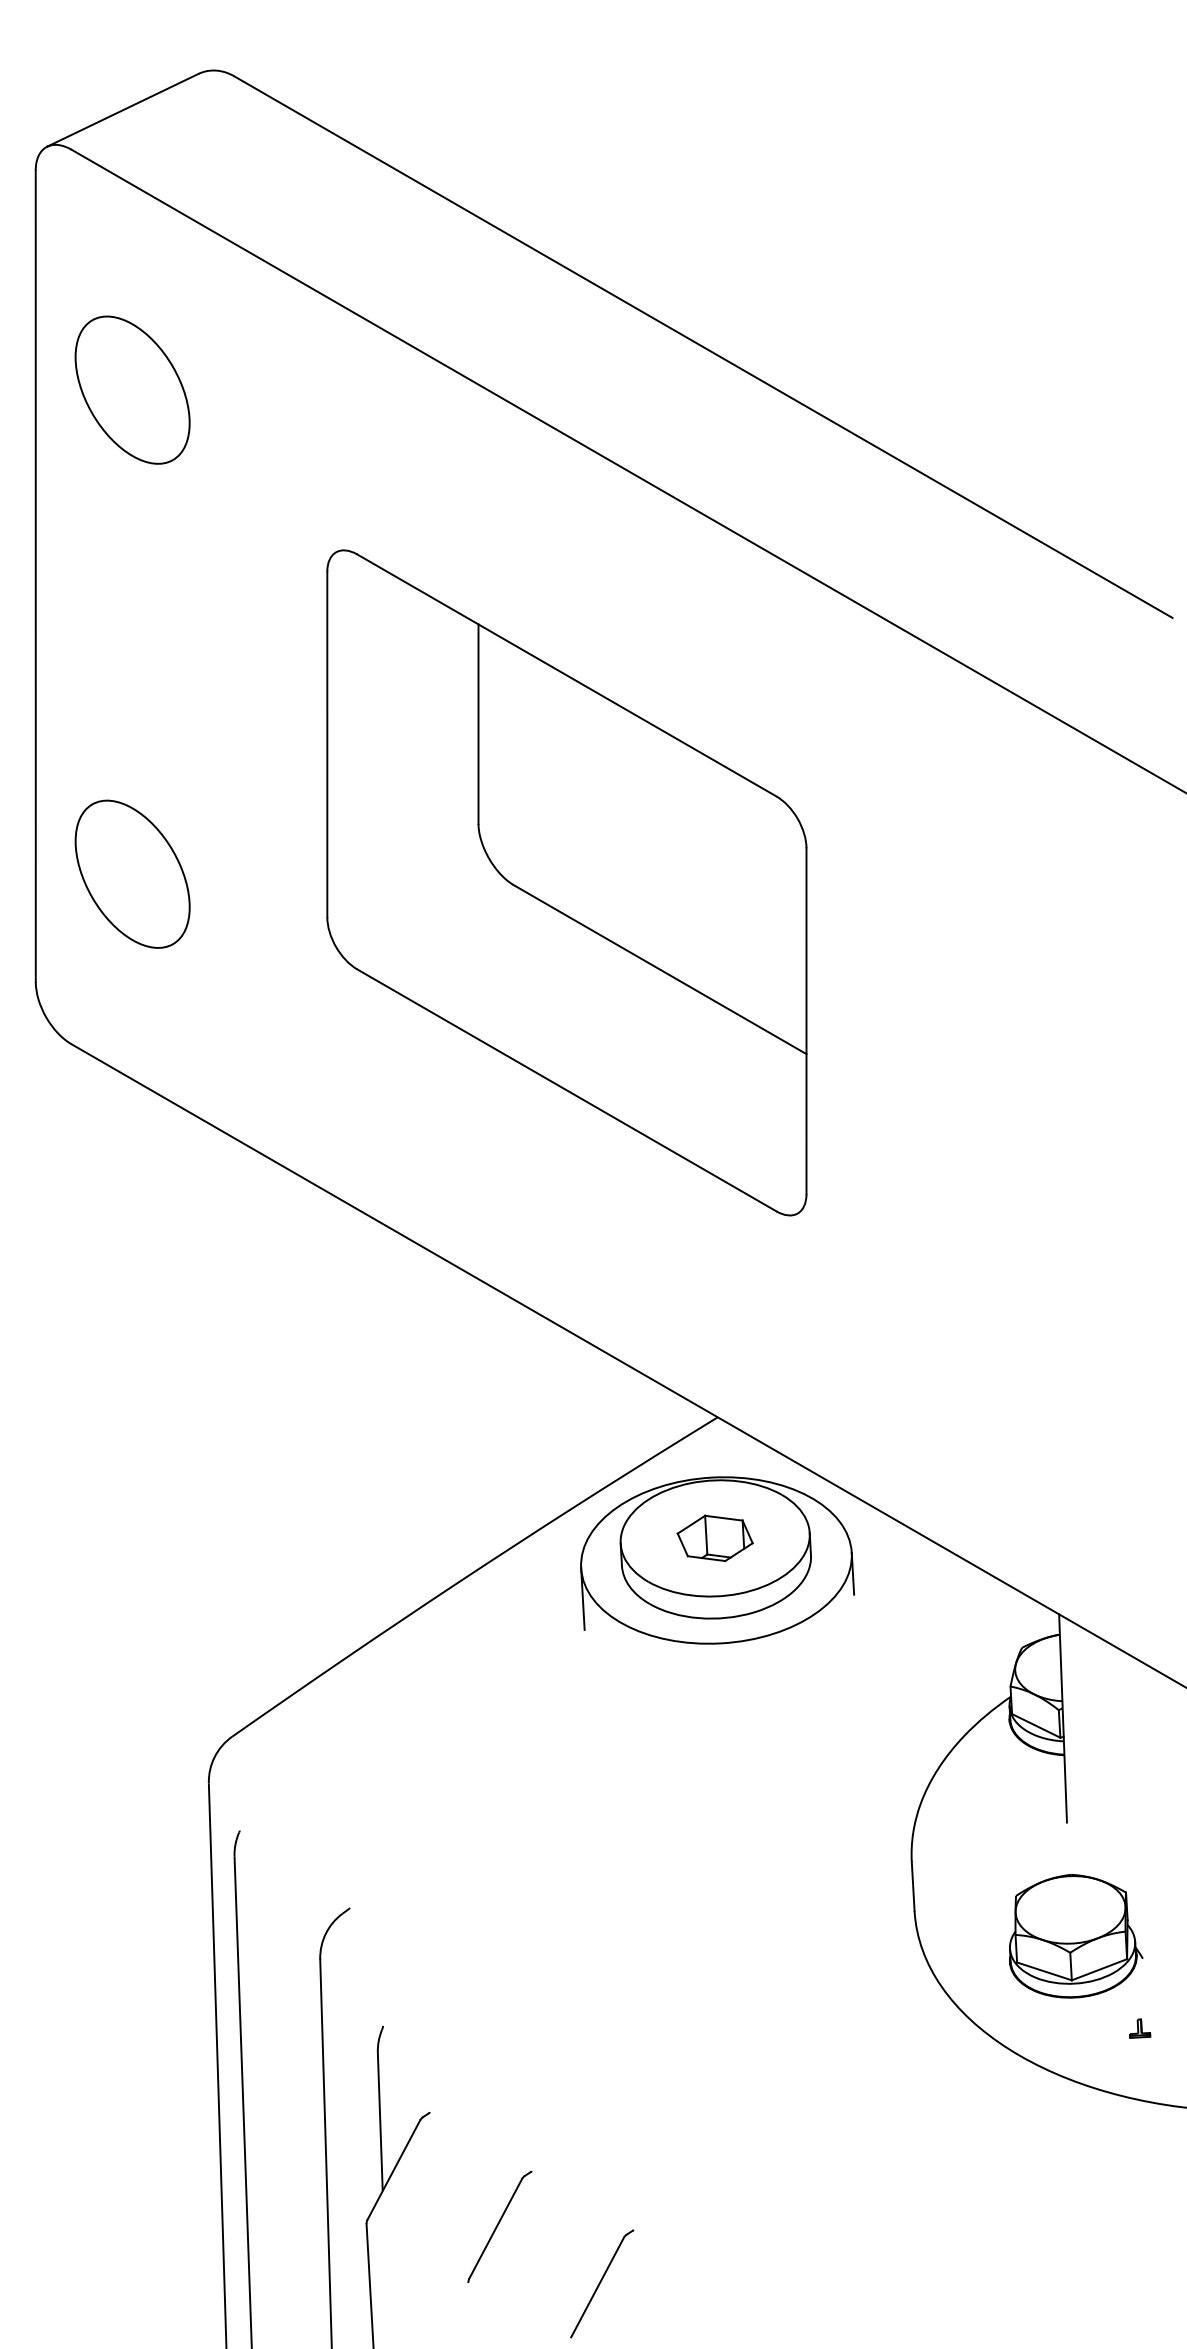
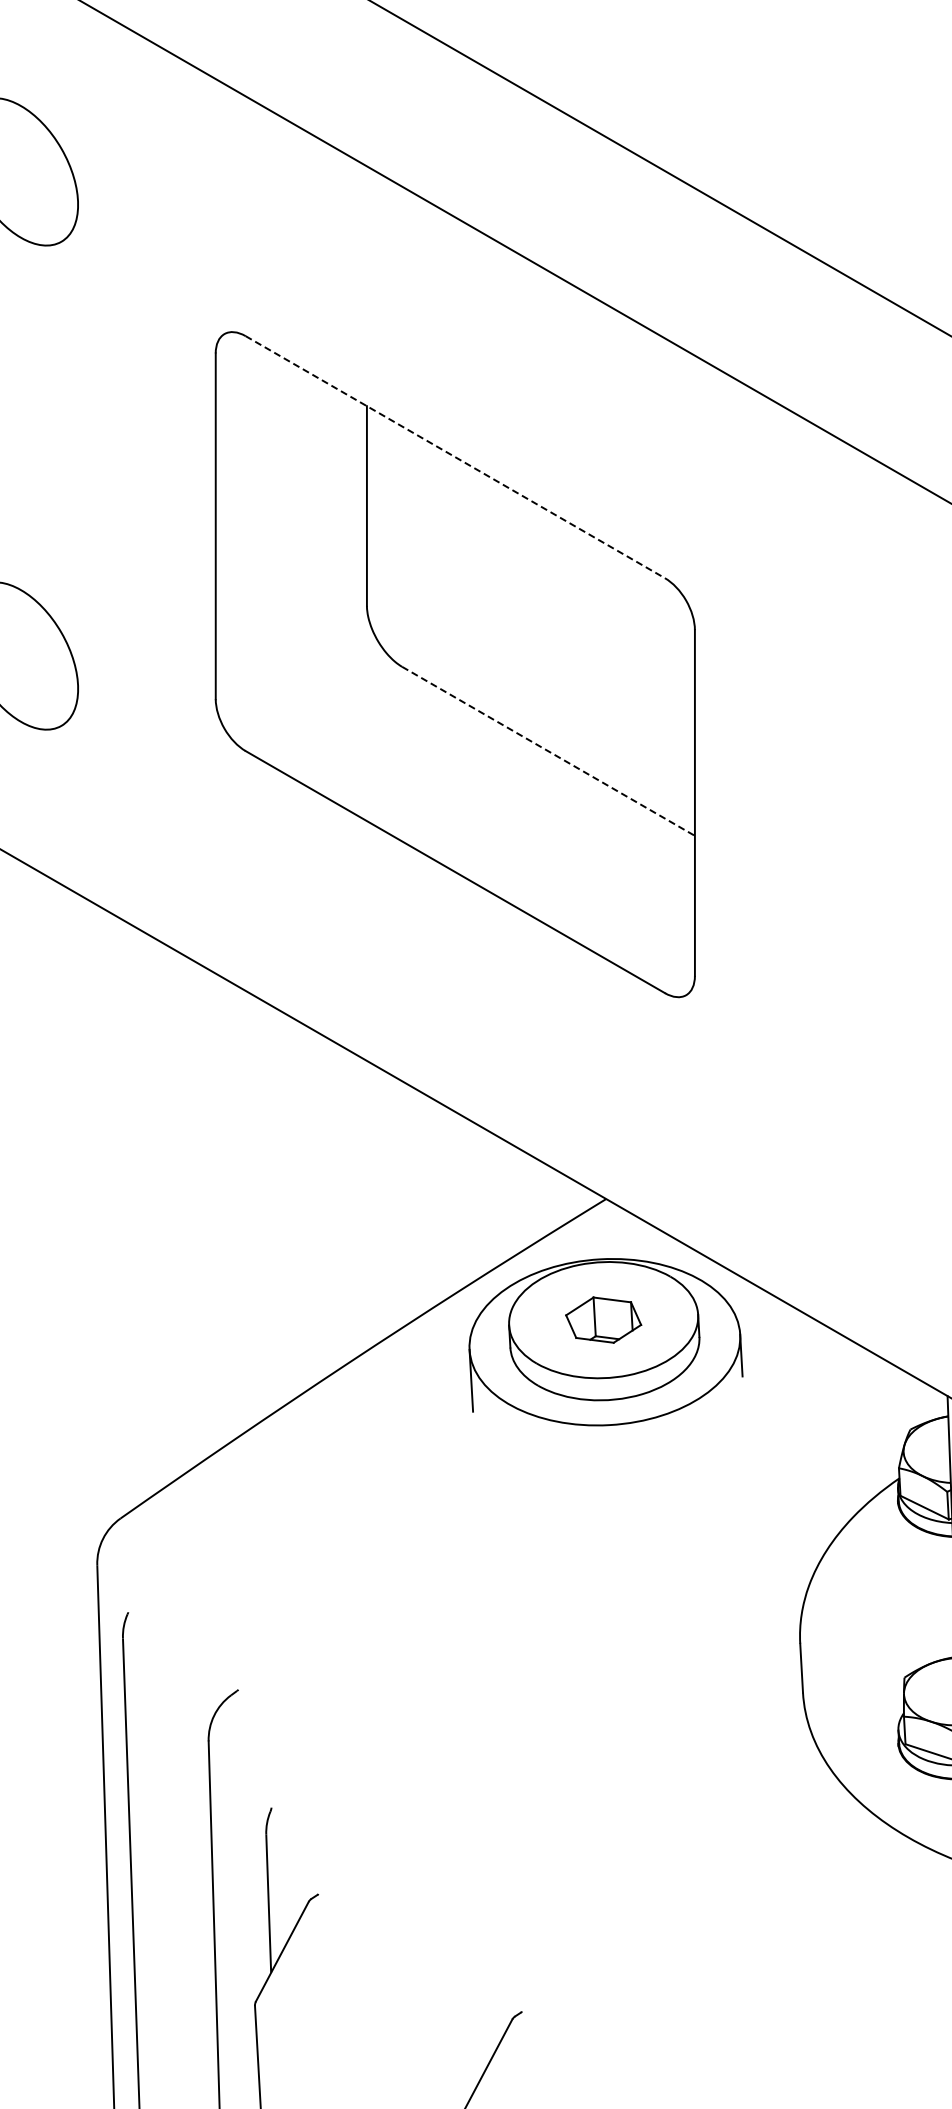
line: (567, 675) -> (455, 457), solid -> dashed
line: (660, 969) -> (548, 751), solid -> dashed
part: (499, 2226) -> (387, 2008), removed

